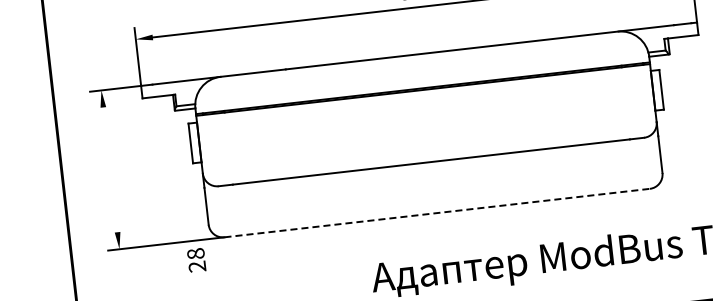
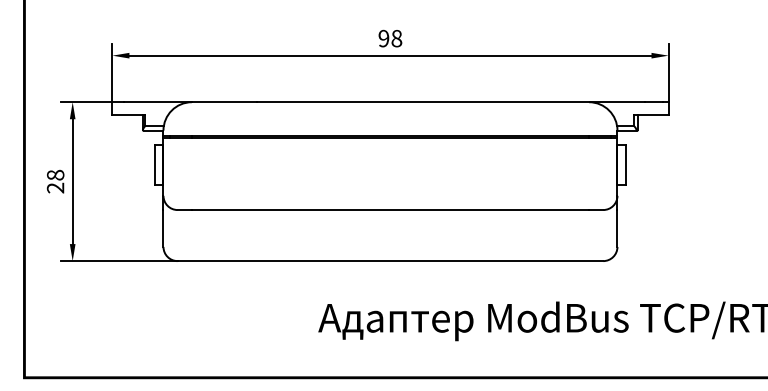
line: (110, 169) -> (72, 181), added
line: (437, 213) -> (390, 261), dashed -> solid
text: (196, 260) -> (55, 181), moved

